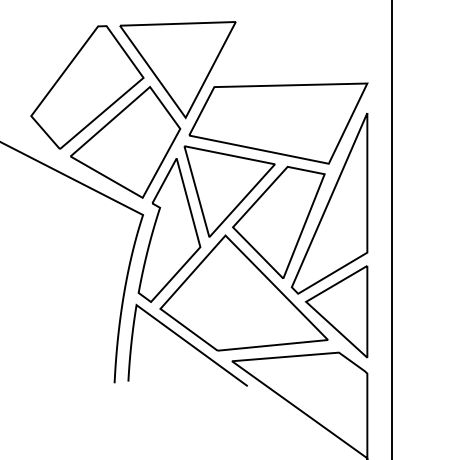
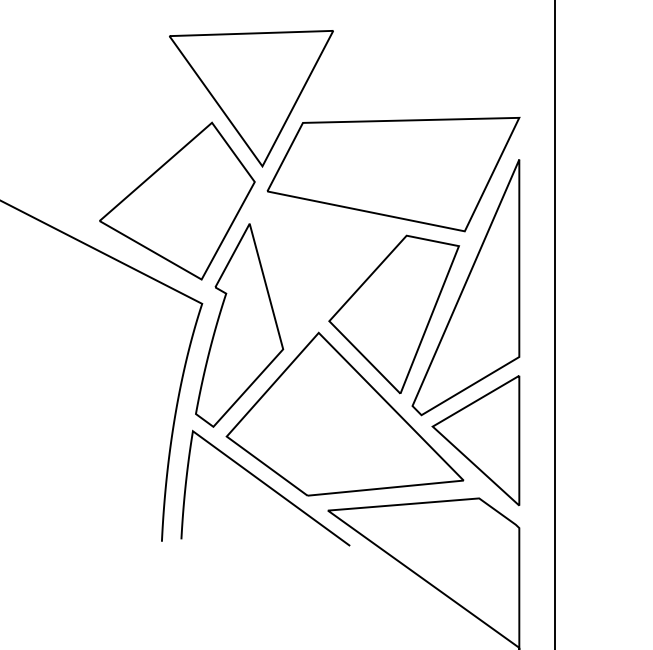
part: (87, 87) -> (123, 123), removed
part: (229, 191) -> (324, 270), removed

